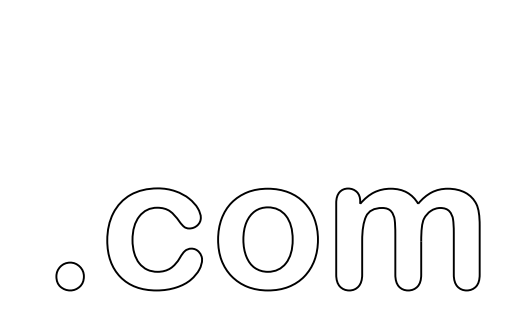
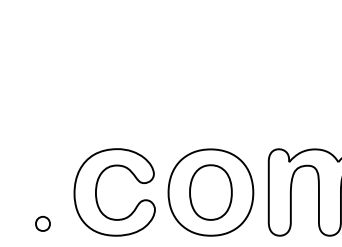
part: (69, 276) -> (42, 223), size x0.6

